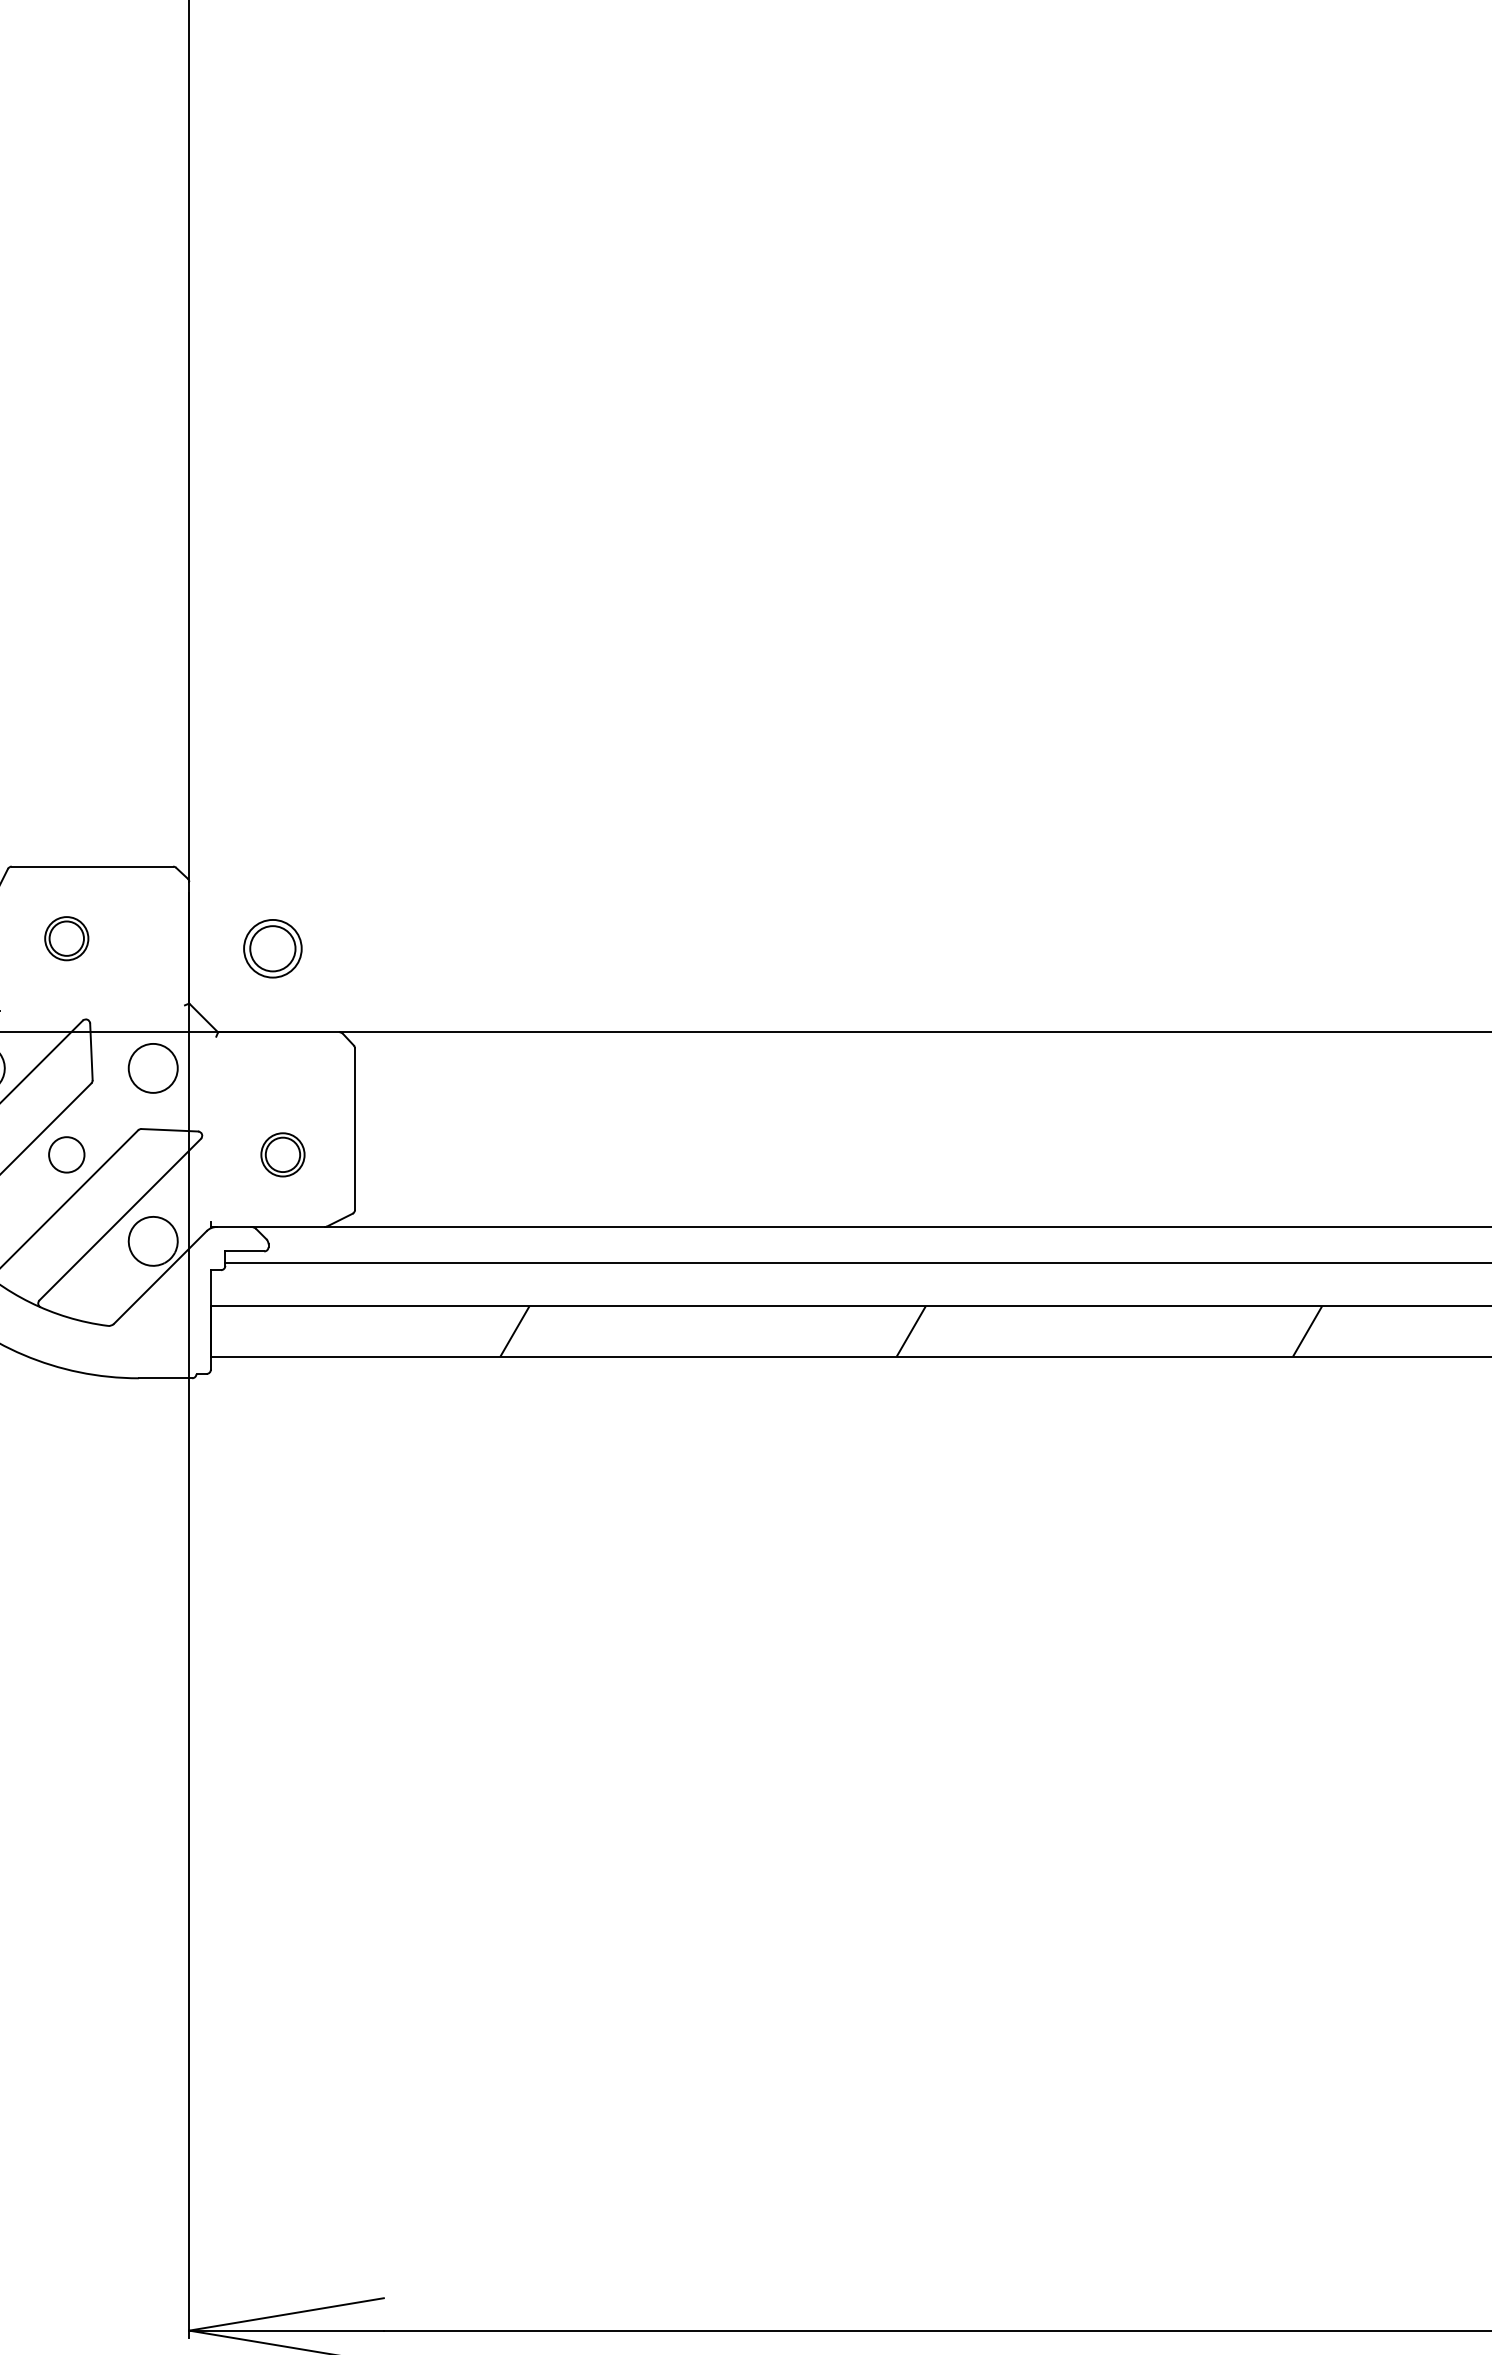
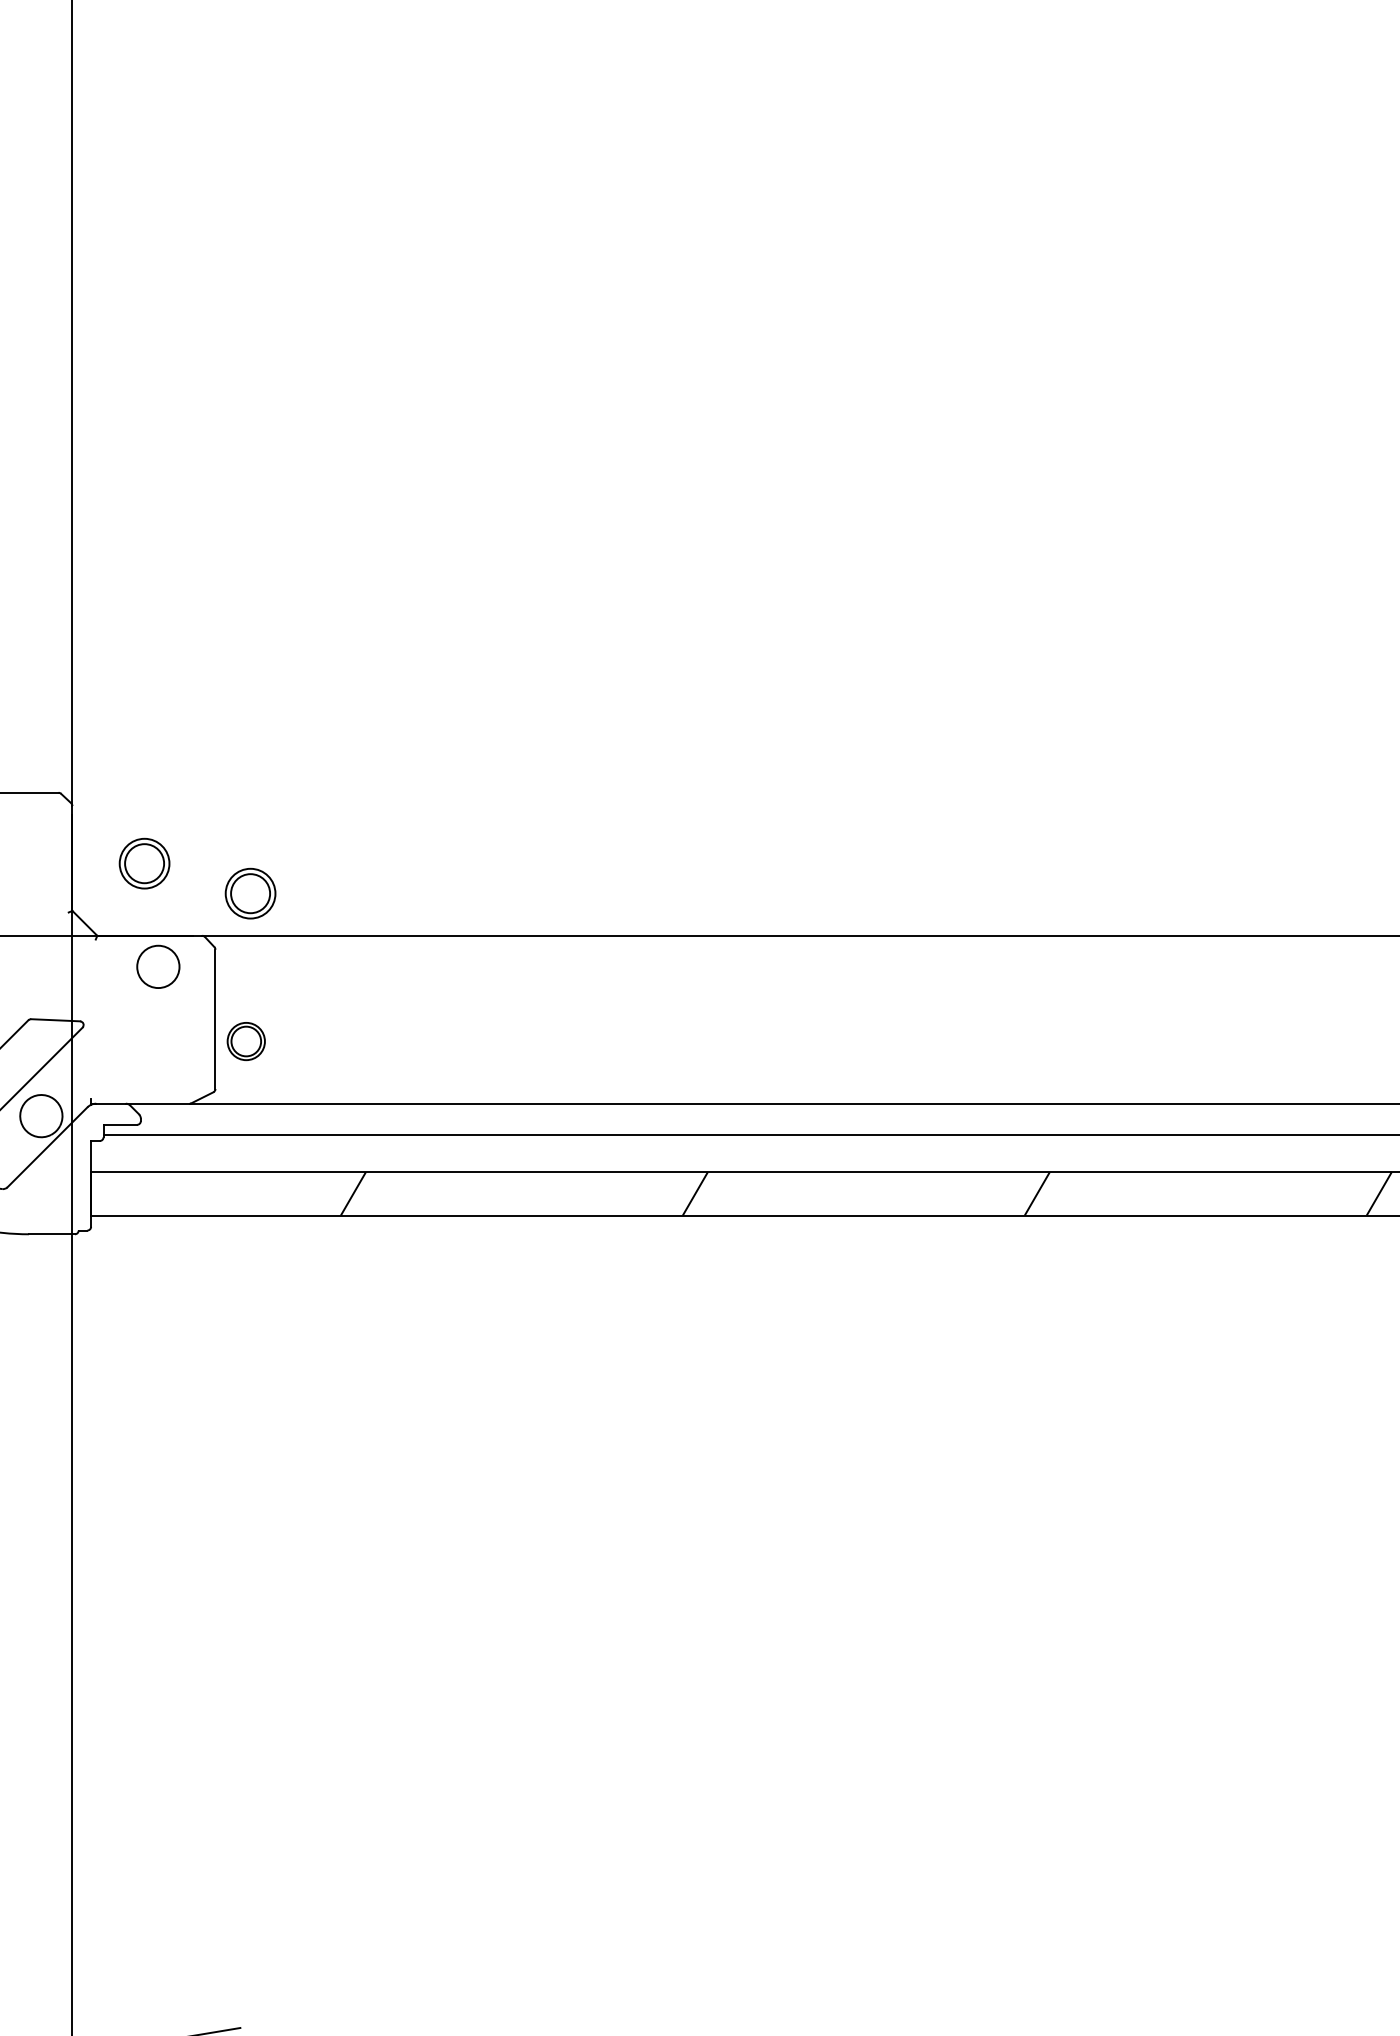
part: (395, 983) -> (250, 893), added
circle: (153, 1067) -> (158, 966), moved
part: (282, 1154) -> (245, 1041), moved

